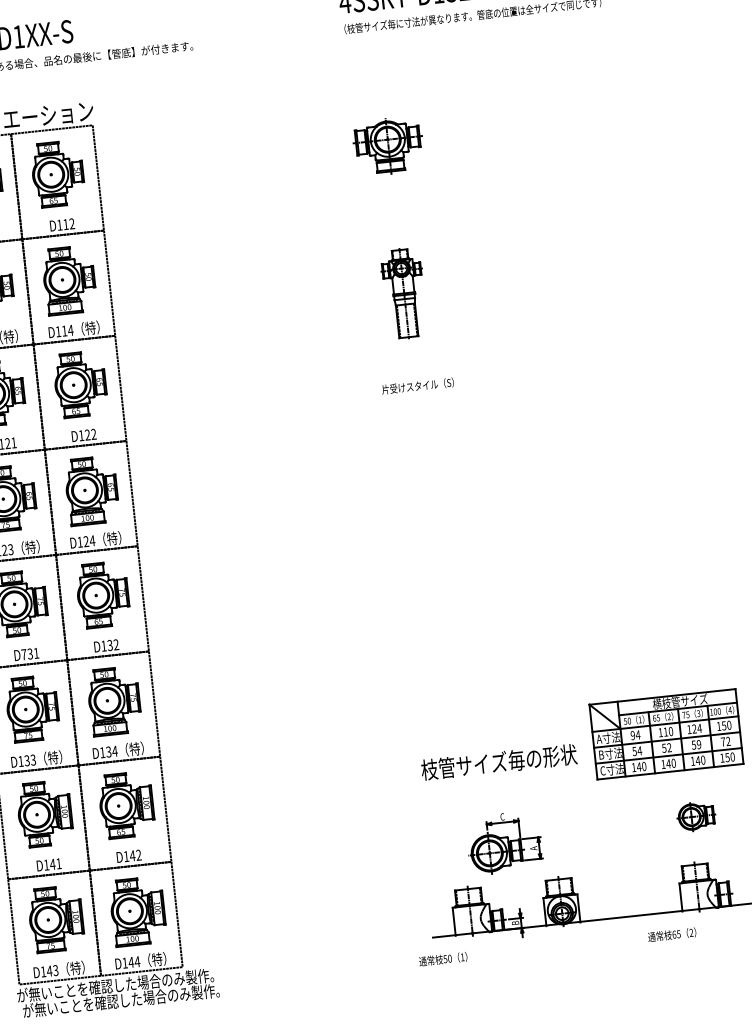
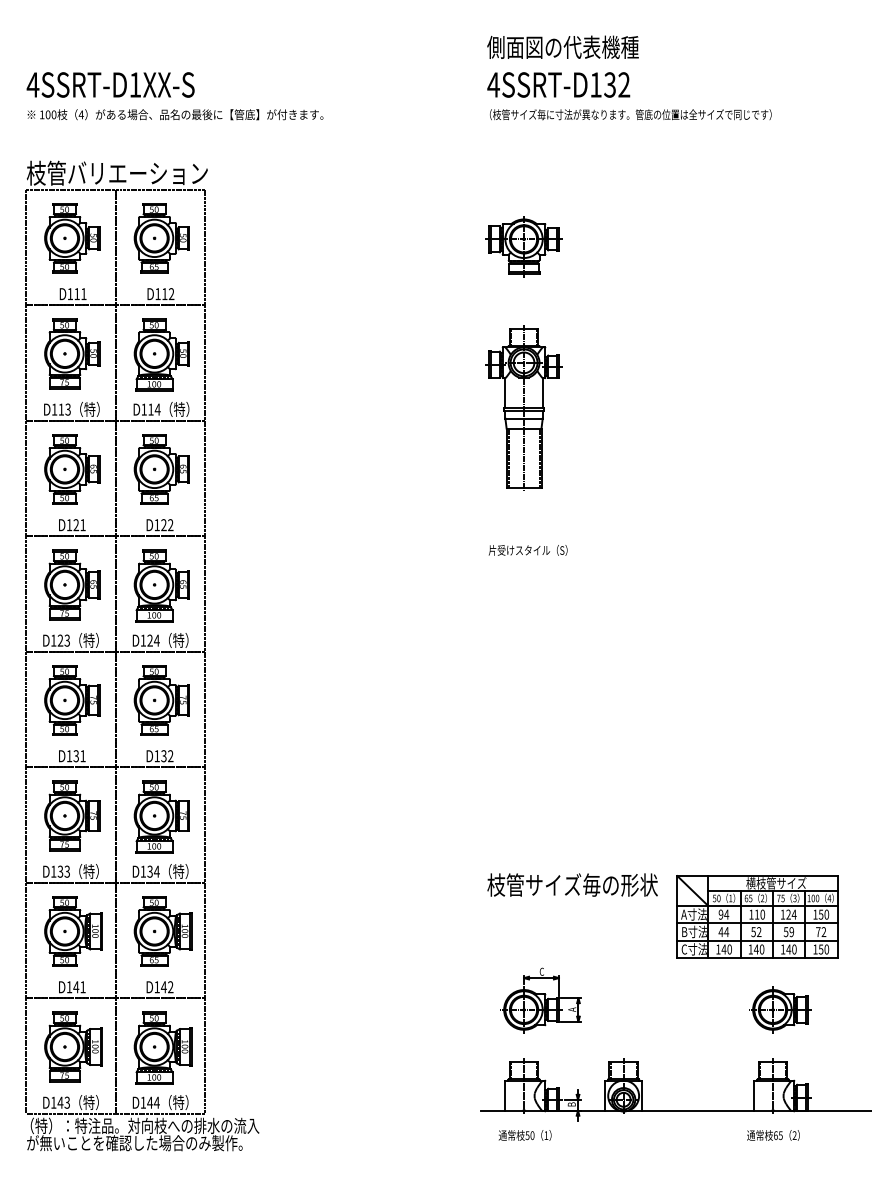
part: (403, 292) -> (523, 407), size x1.67
text: (417, 386) -> (527, 550), moved
text: (24, 654) -> (69, 756), D731 -> D131
text: (634, 751) -> (720, 932), 54 -> 44
text: (498, 761) -> (572, 884), moved
part: (696, 816) -> (780, 1009), size x1.43
part: (503, 843) -> (540, 1000), moved
text: (672, 934) -> (773, 1135), moved
text: (442, 959) -> (524, 1135), moved
text: (124, 984) -> (140, 1125), が無いことを確認した場合のみ製作。 -> （特）：特注品。対向枝への排水の流入

